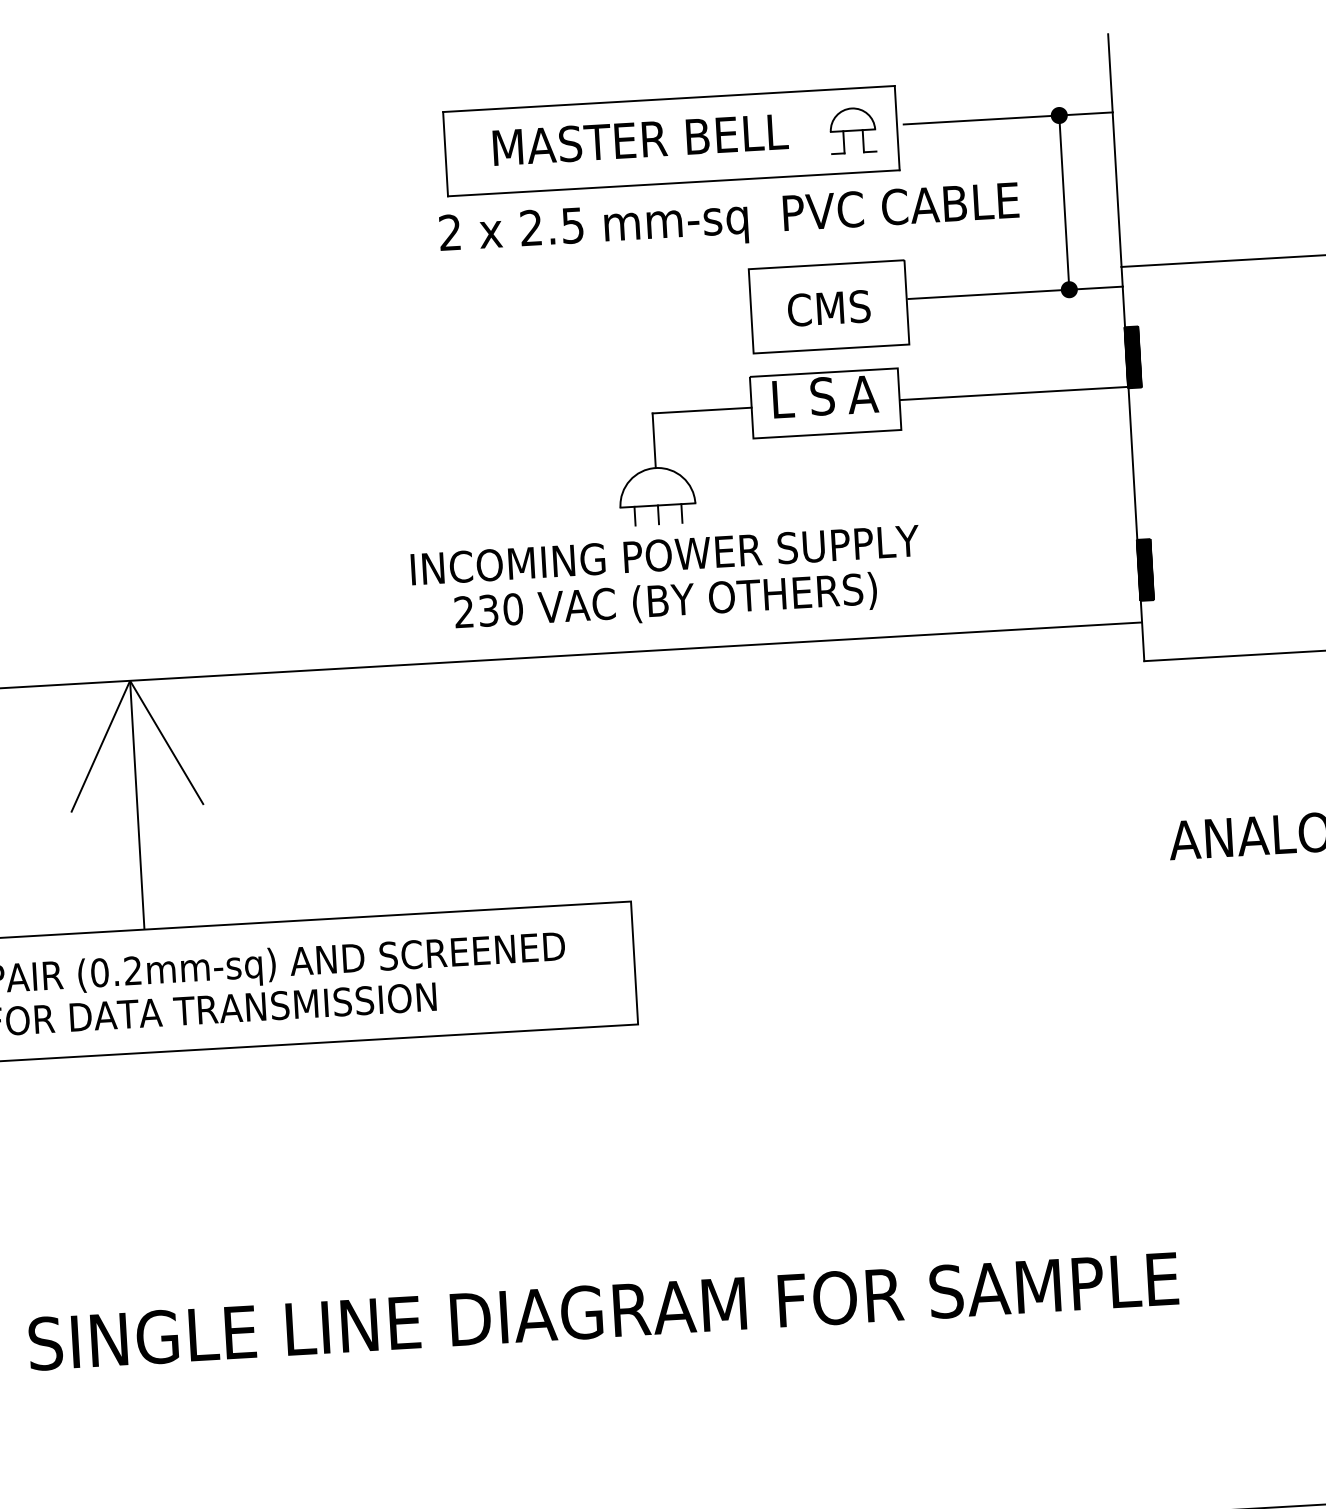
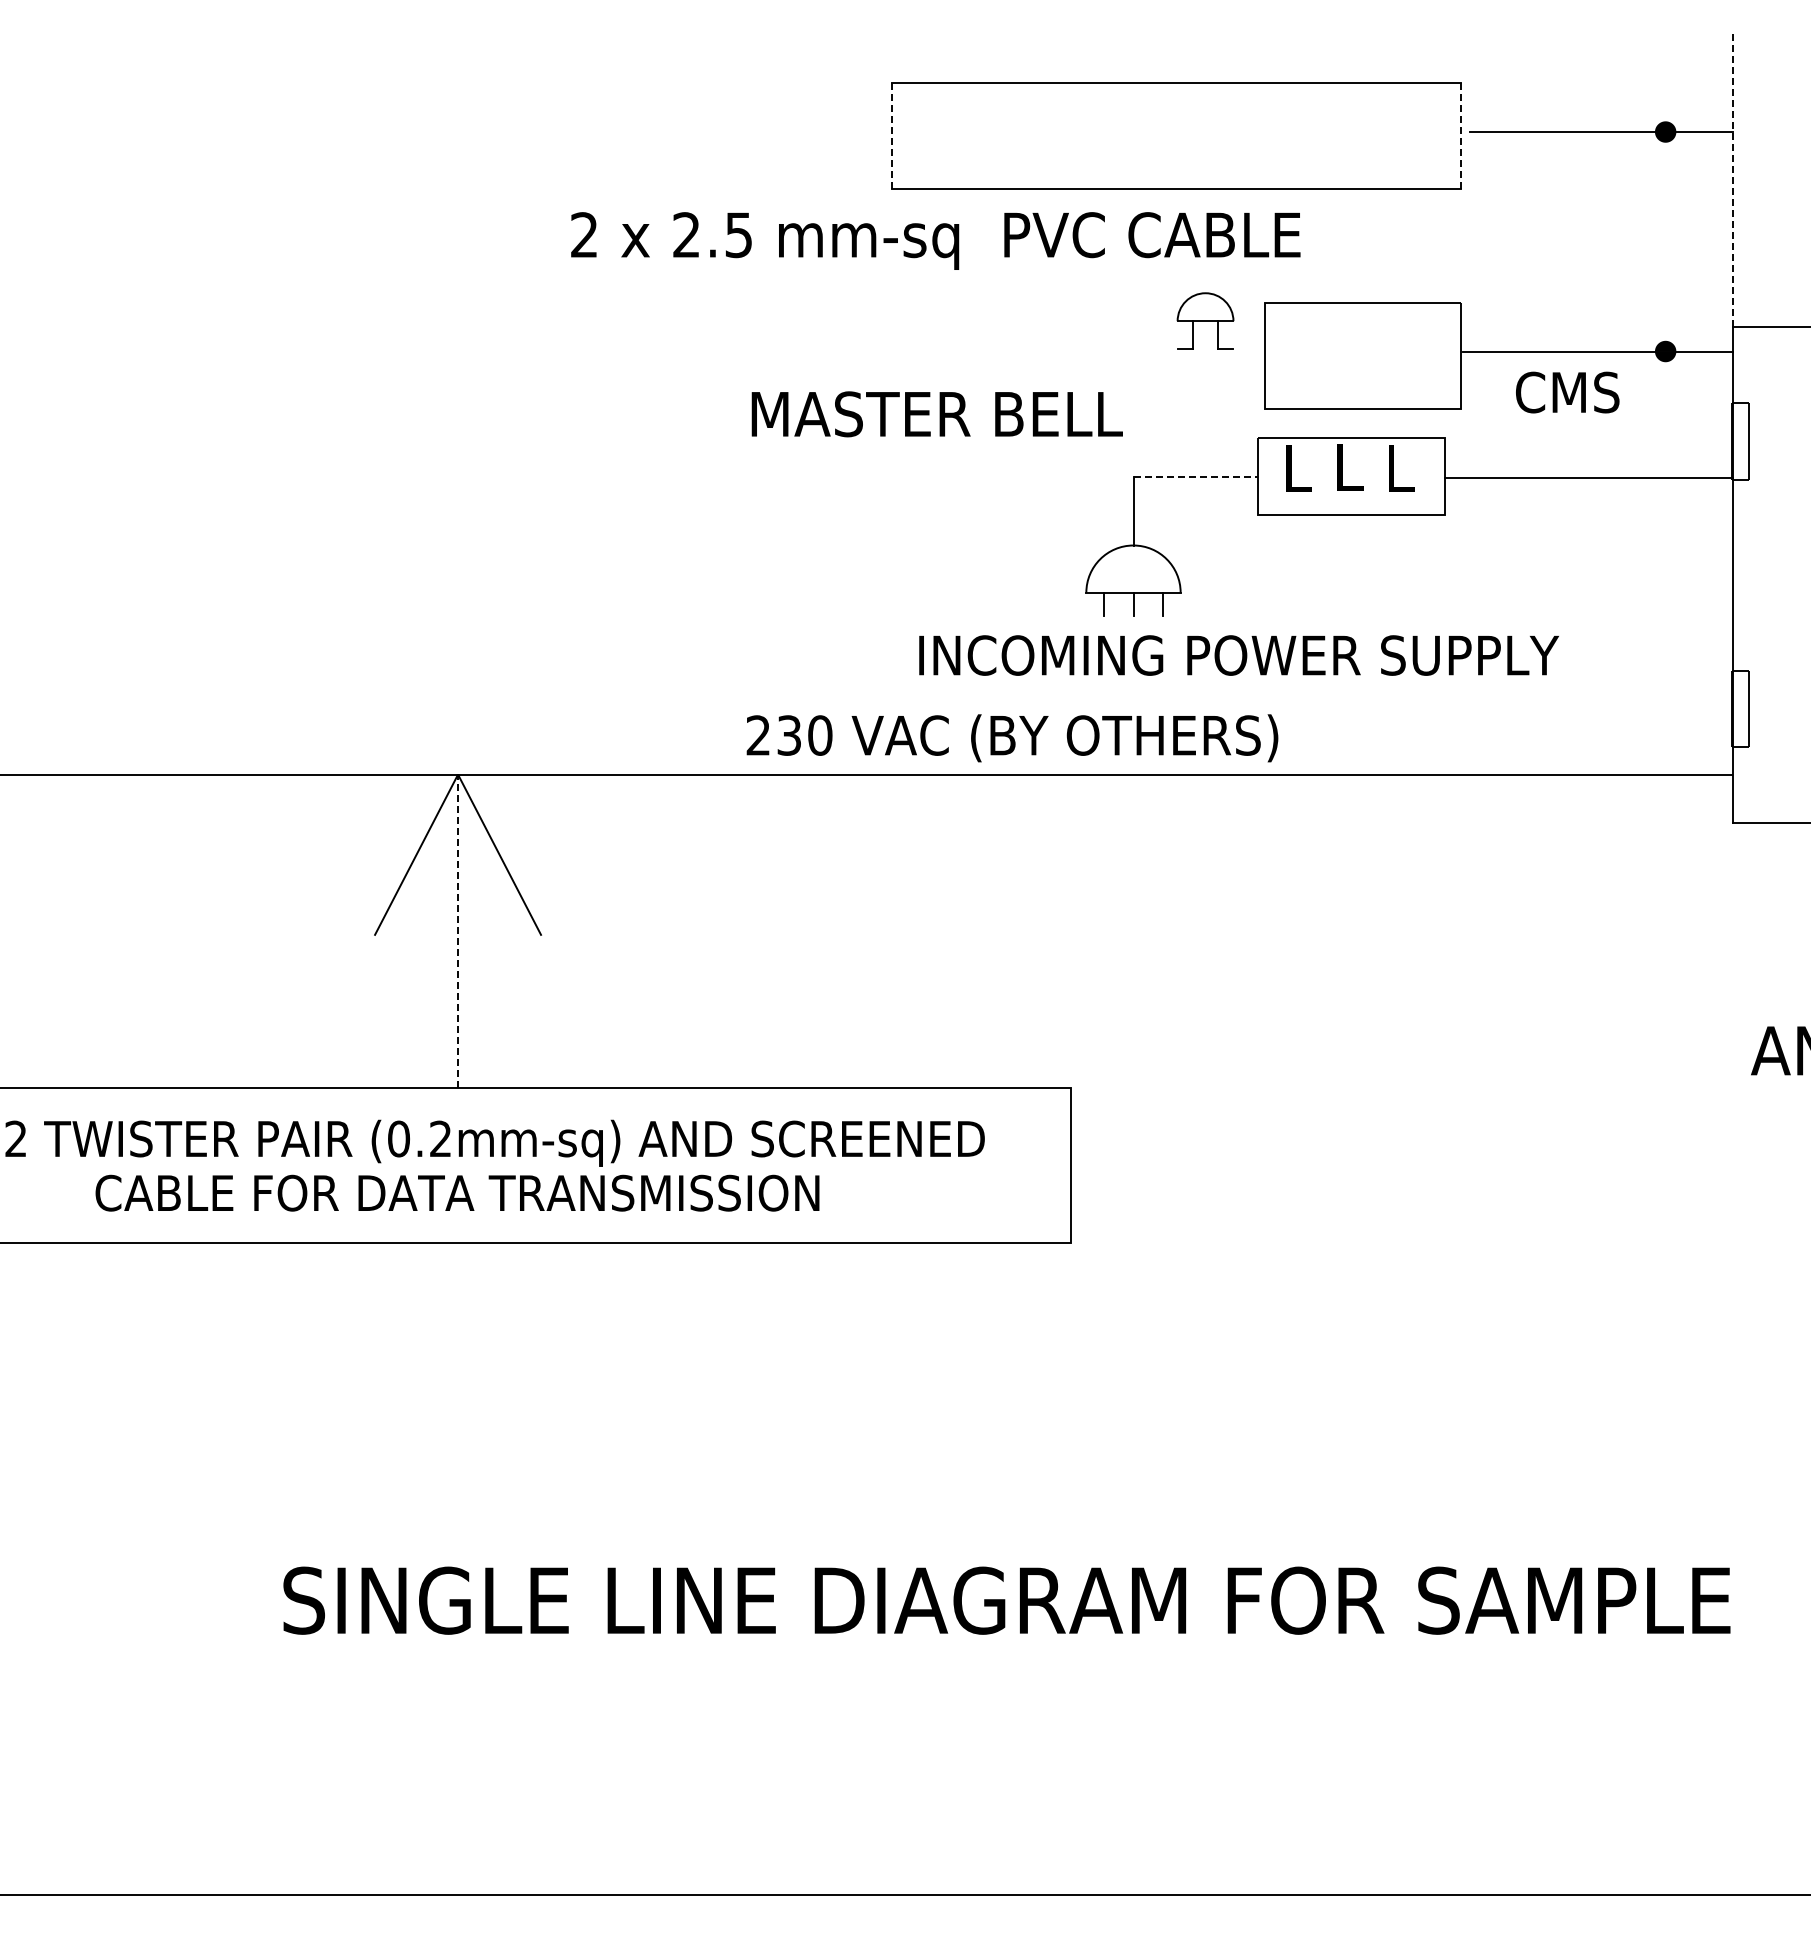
line: (897, 128) -> (1461, 136), solid -> dashed
part: (852, 130) -> (1205, 320), moved
text: (640, 140) -> (936, 414), moved
line: (1114, 150) -> (1732, 180), solid -> dashed
line: (445, 154) -> (892, 136), solid -> dashed
line: (1064, 204) -> (1665, 244), removed
text: (729, 220) -> (935, 240), moved
text: (828, 308) -> (1567, 392), moved
hatch: (1132, 356) -> (1740, 440), removed
text: (862, 394) -> (1398, 467), A -> L
text: (822, 396) -> (1348, 467), S -> L
line: (702, 410) -> (1196, 476), solid -> dashed
text: (664, 555) -> (1238, 655), moved
hatch: (1145, 569) -> (1740, 708), removed
text: (665, 602) -> (1012, 738), moved
line: (137, 805) -> (458, 931), solid -> dashed

